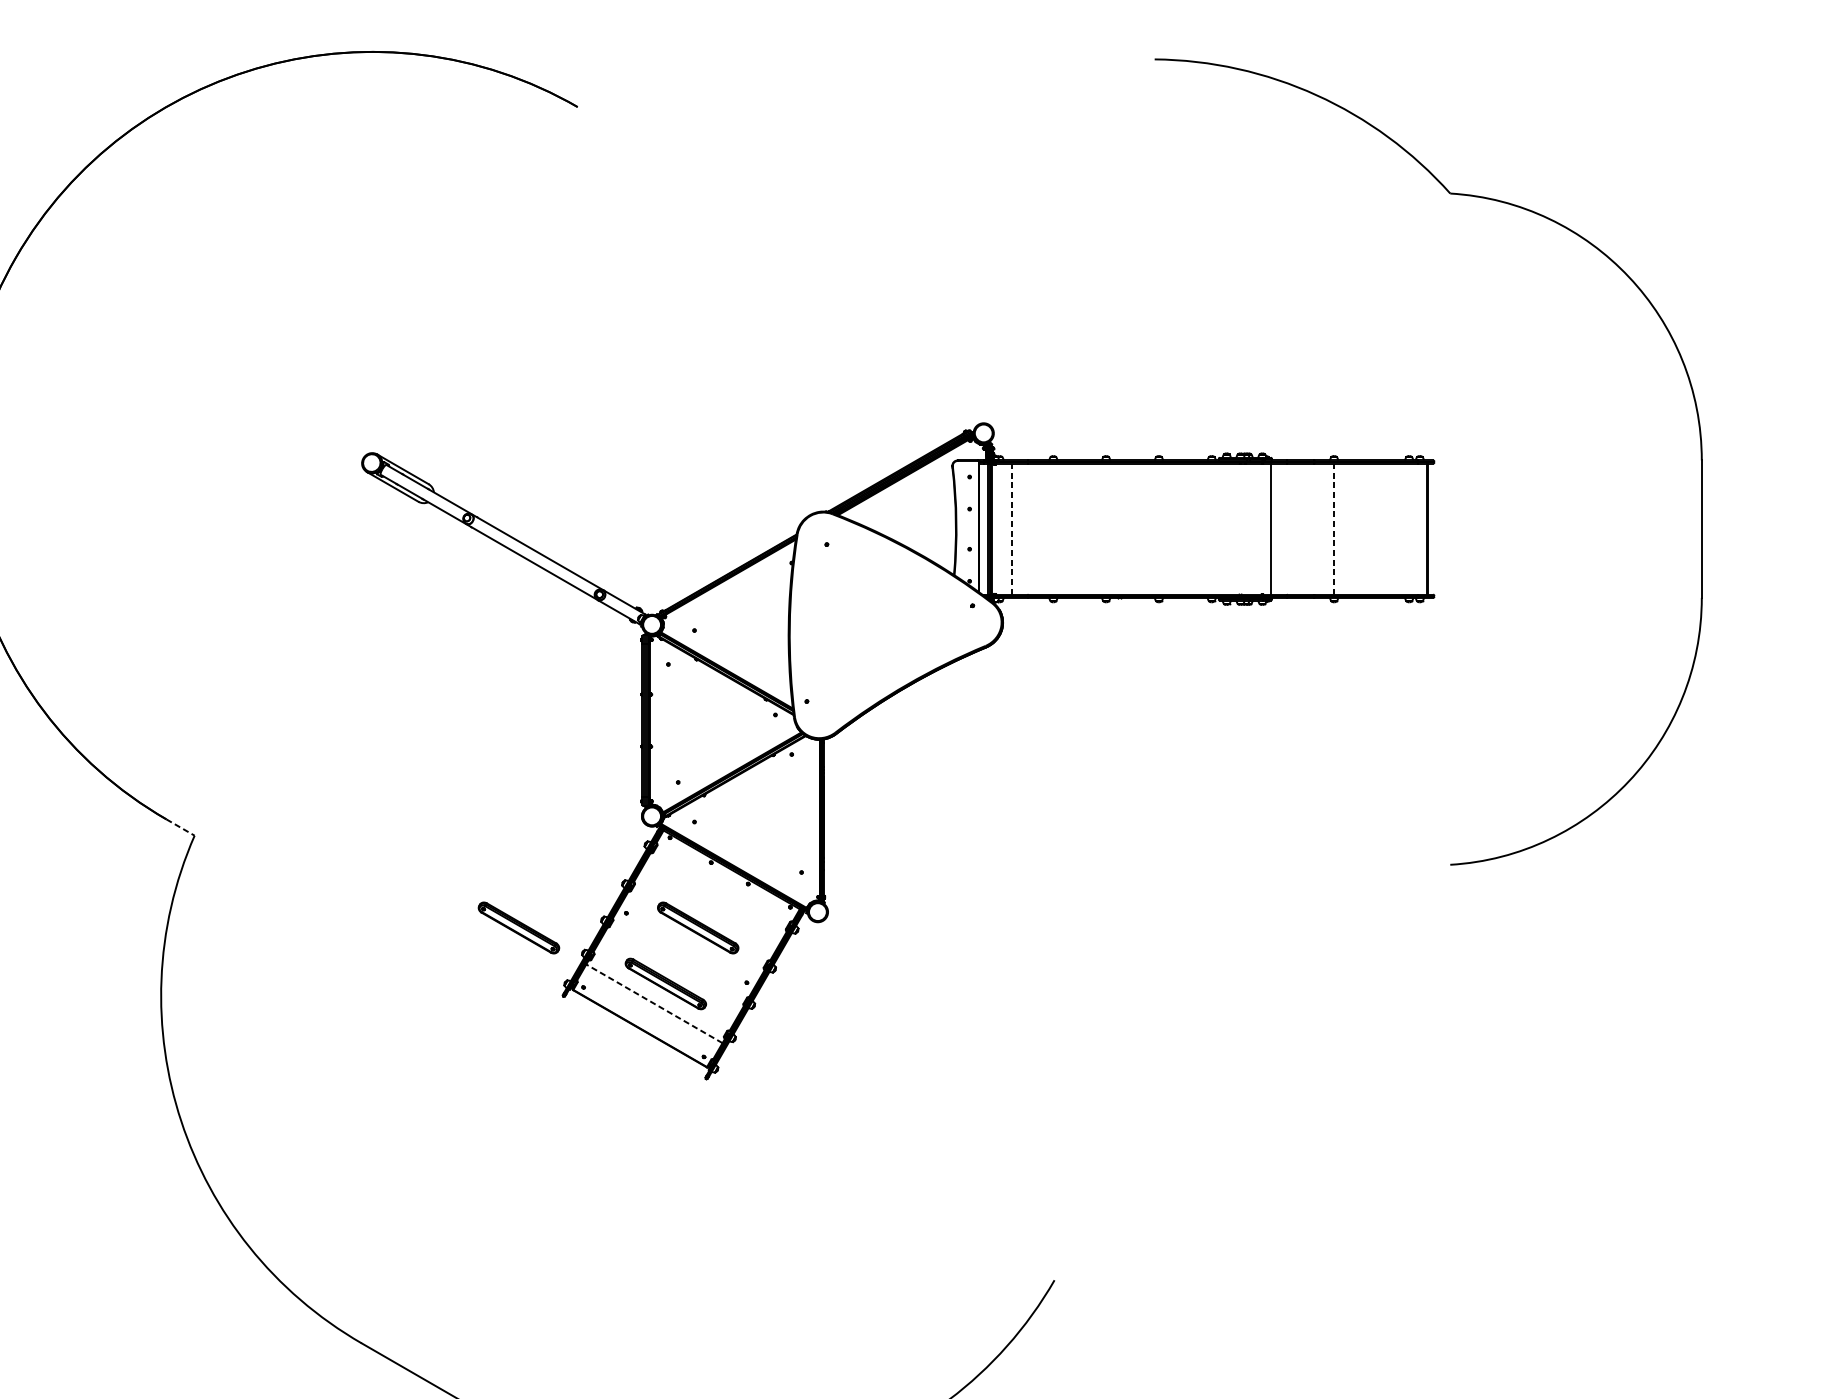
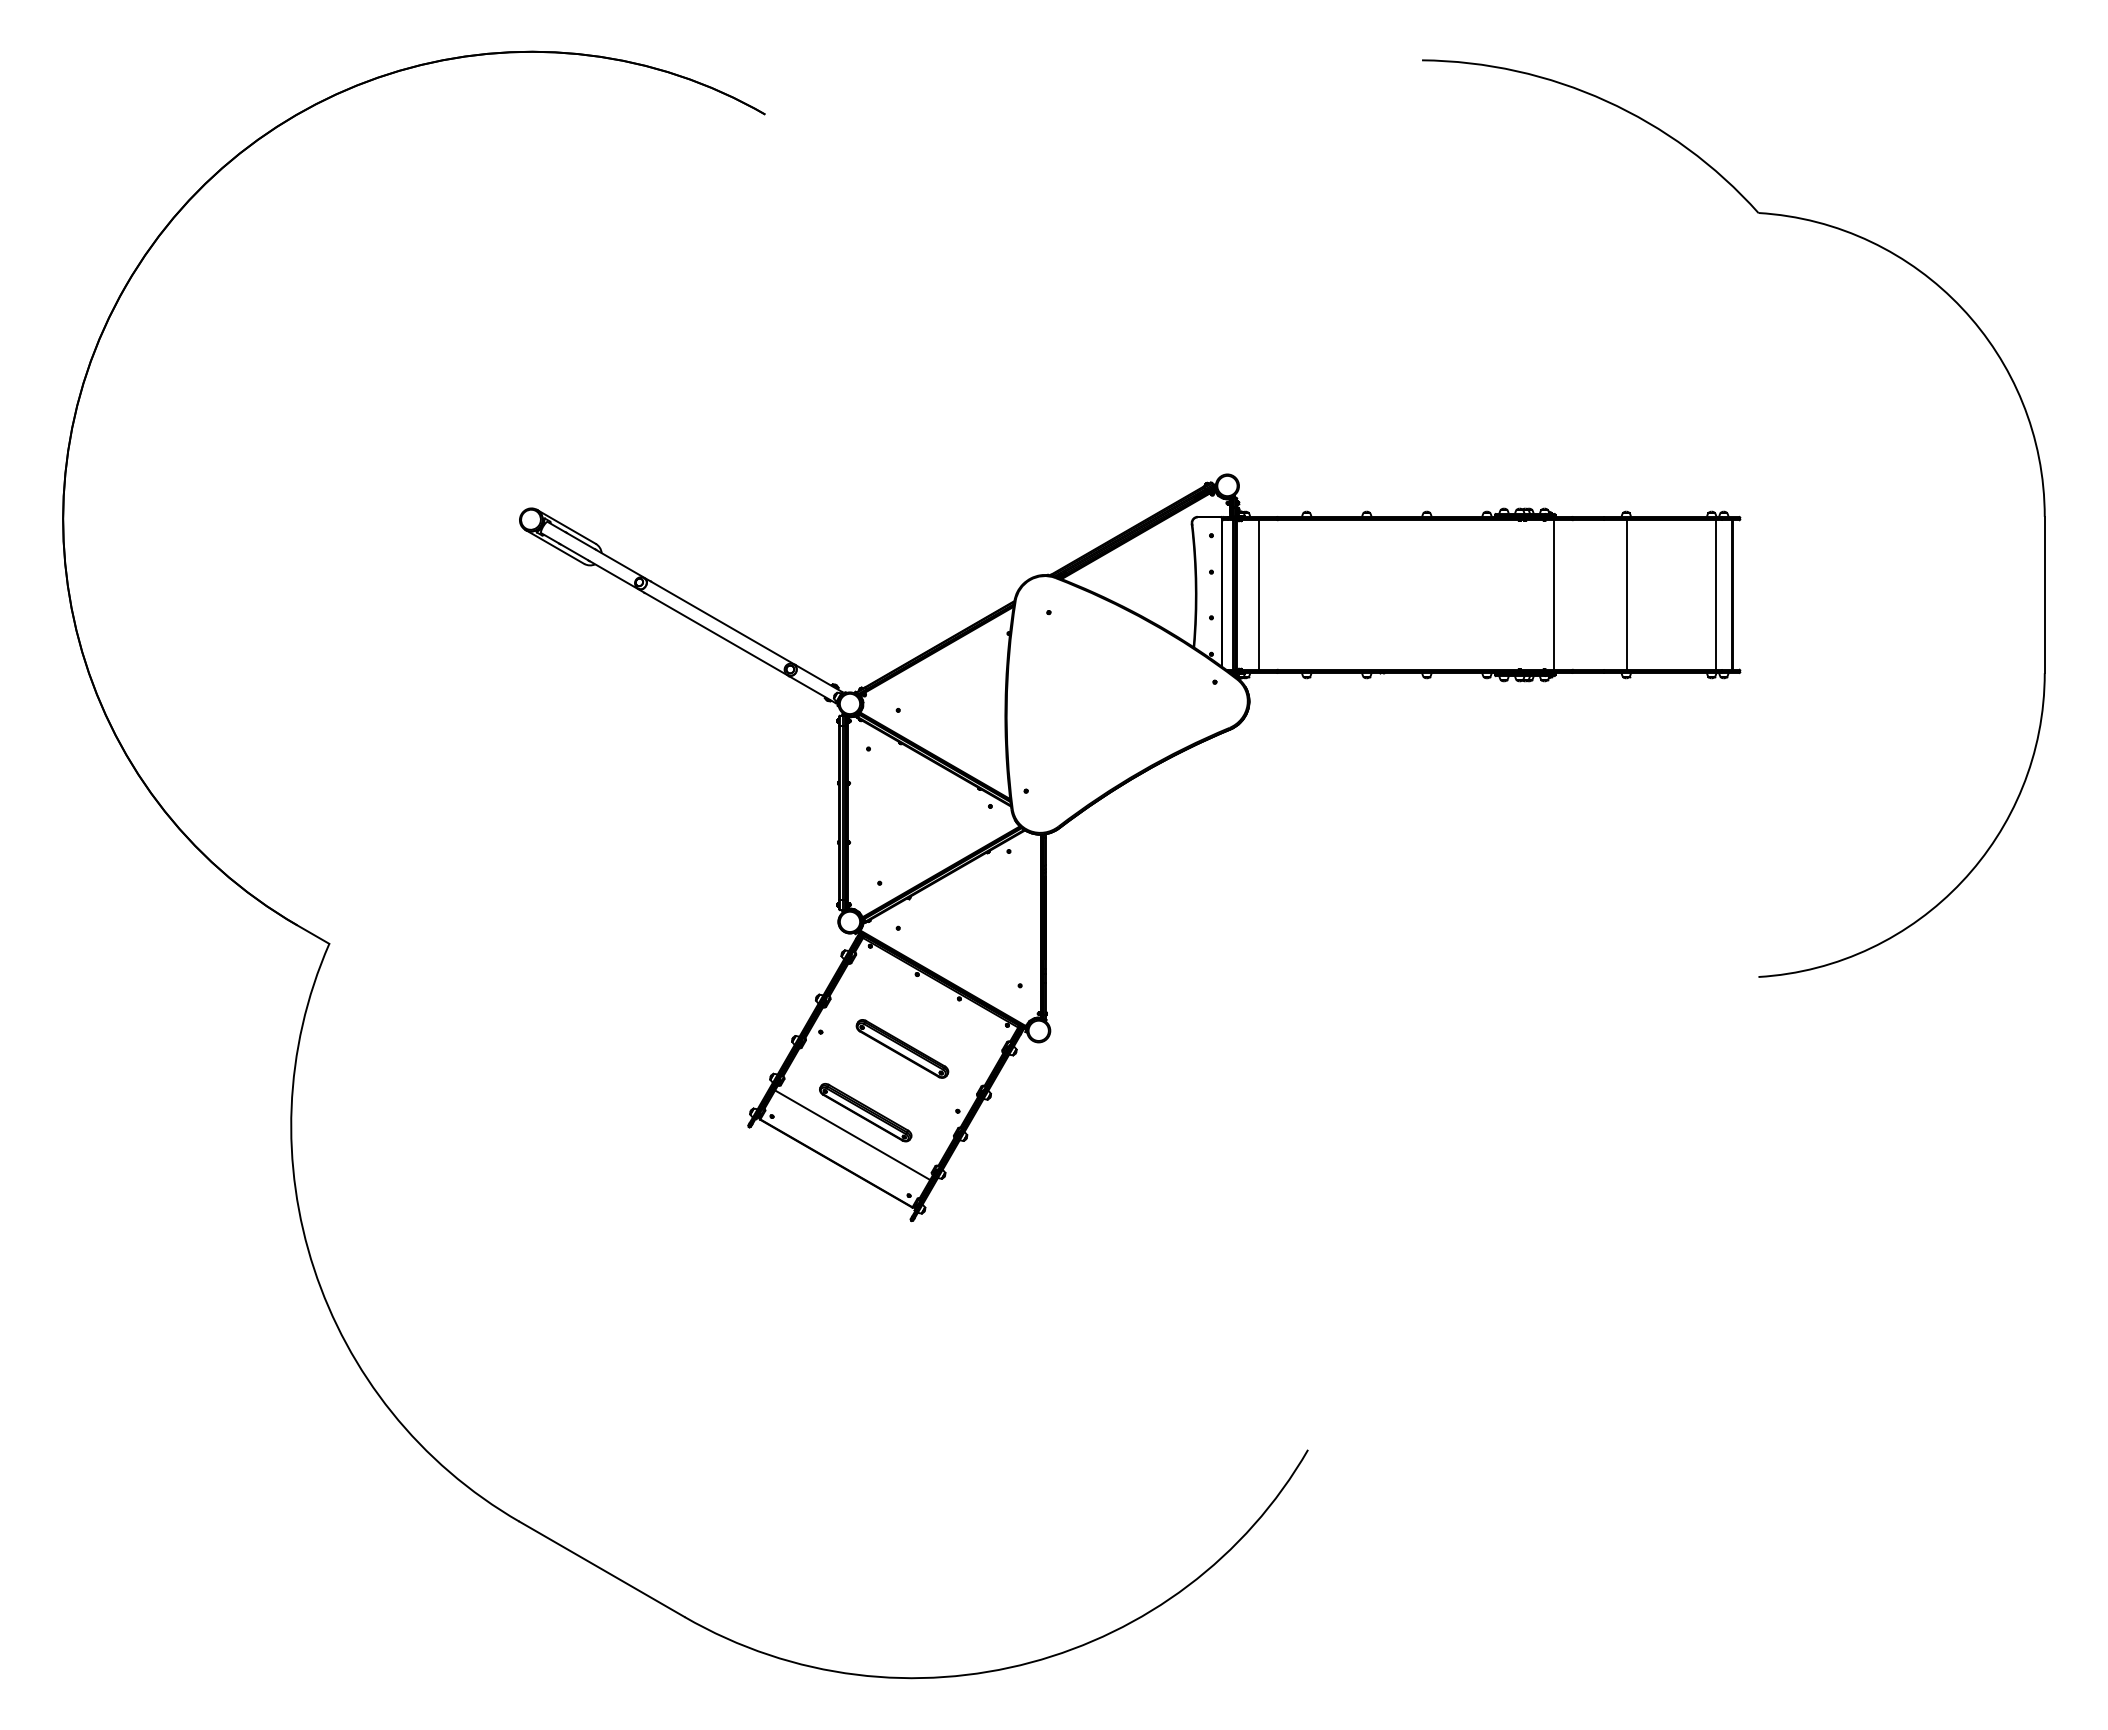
line: (1412, 528) -> (1715, 594), added
line: (1011, 529) -> (1259, 595), dashed -> solid
line: (1334, 529) -> (1626, 595), dashed -> solid
line: (180, 827) -> (313, 934), dashed -> solid
part: (518, 927) -> (698, 1048), removed
line: (654, 1004) -> (852, 1135), dashed -> solid

